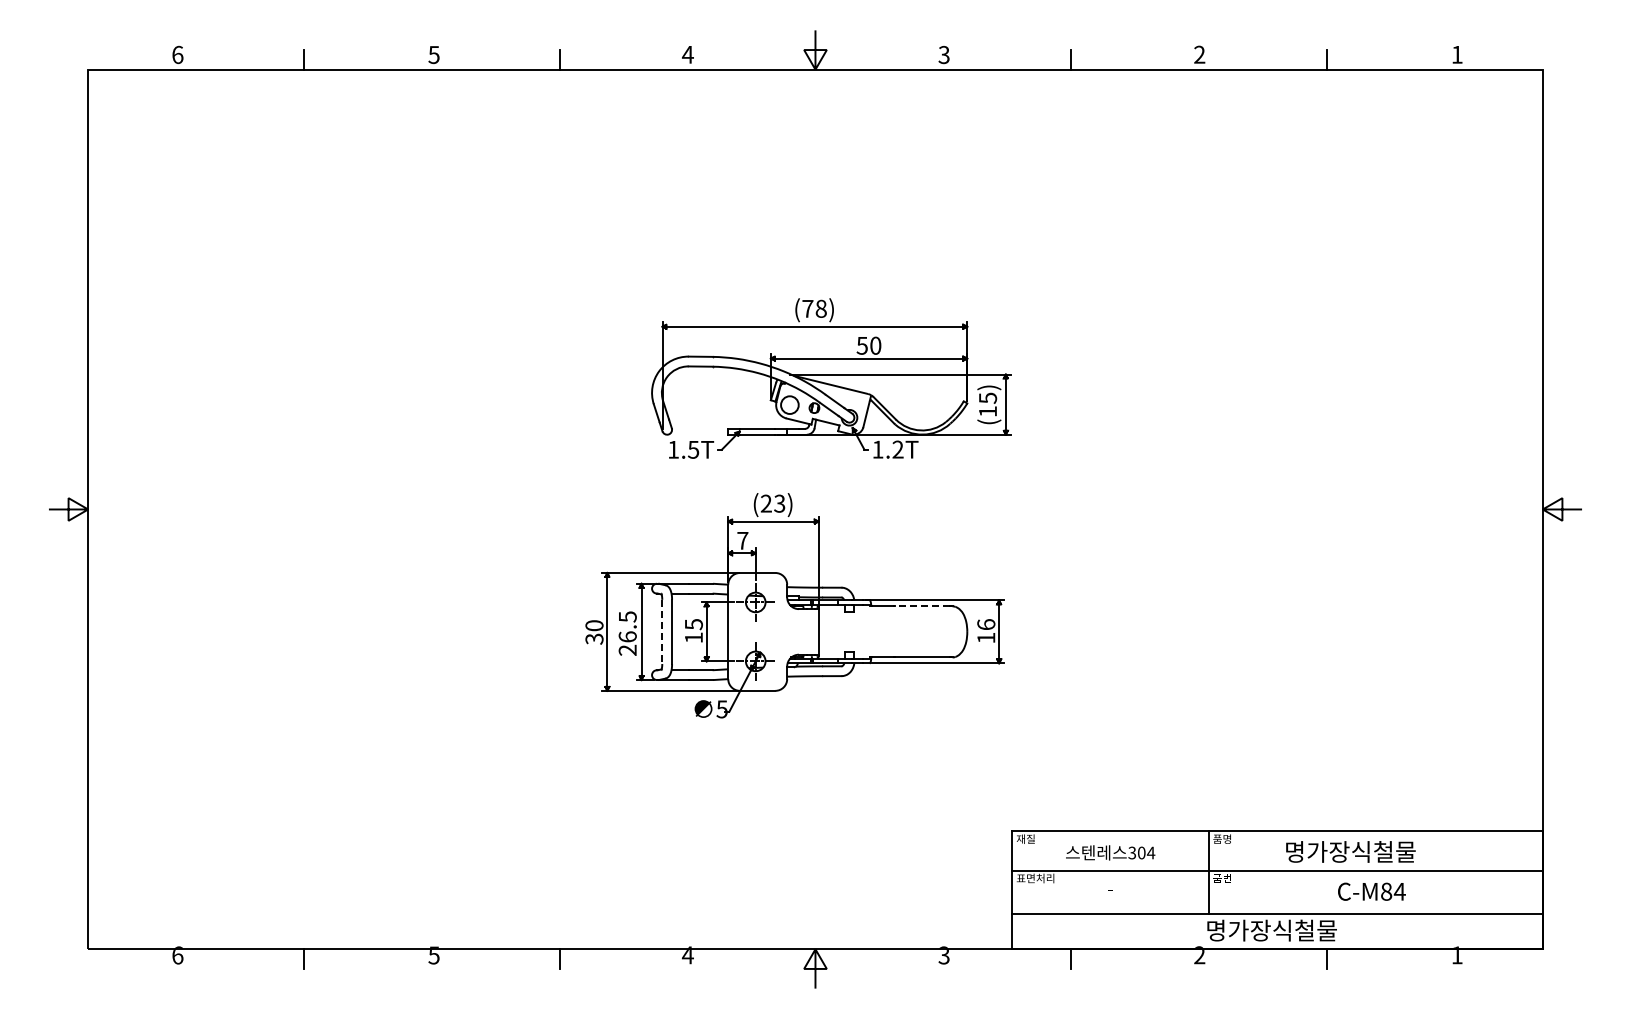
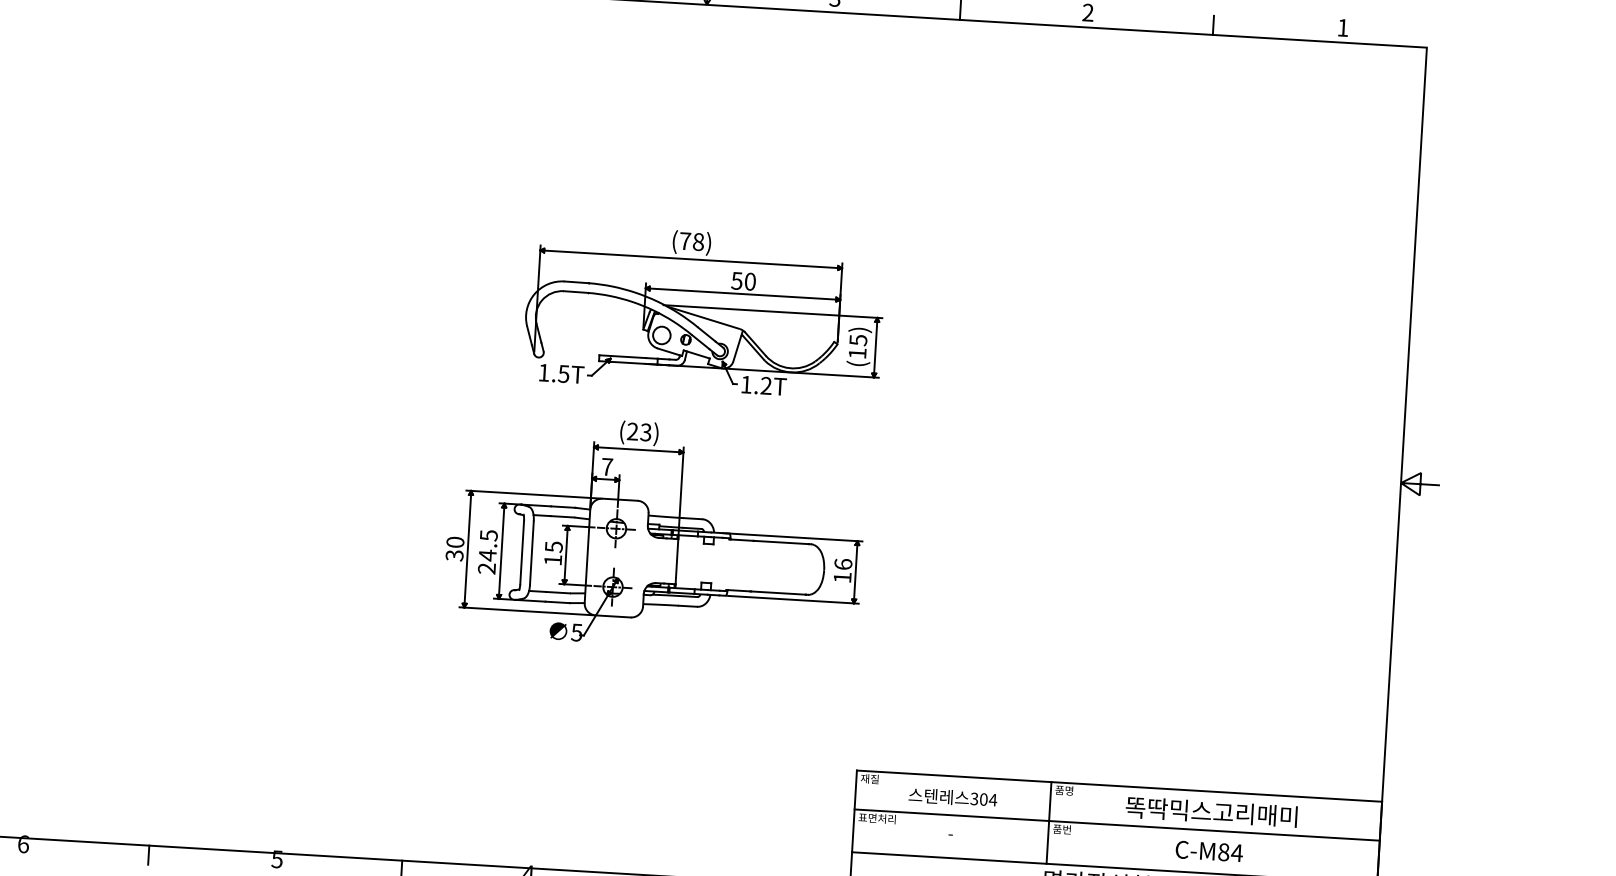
line: (922, 606) -> (781, 542), dashed -> solid
line: (662, 632) -> (522, 553), dashed -> solid
text: (627, 637) -> (487, 555), 26.5 -> 24.5
text: (1371, 851) -> (1211, 811), 명가장식철물 -> 똑딱믹스고리매미

